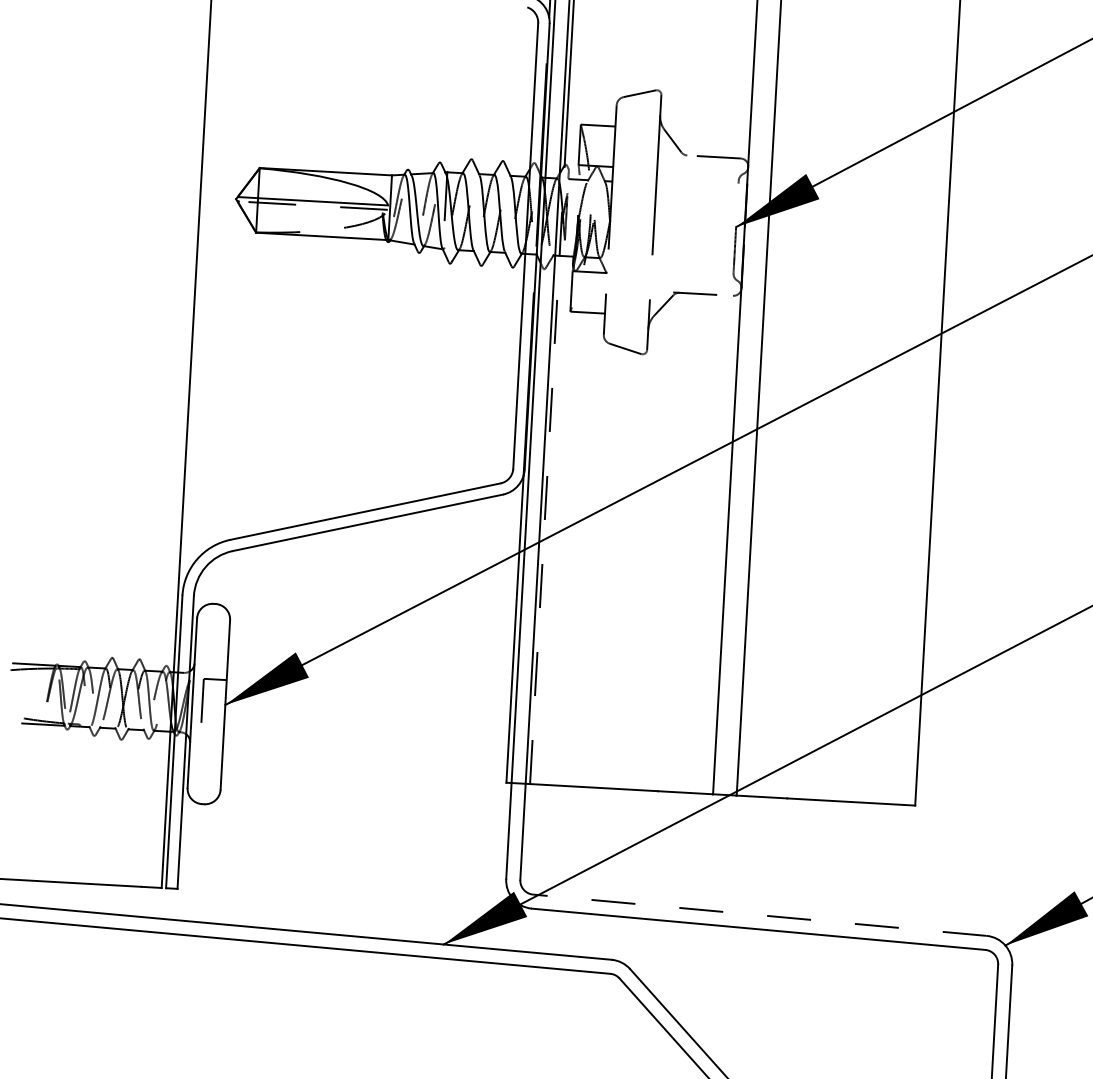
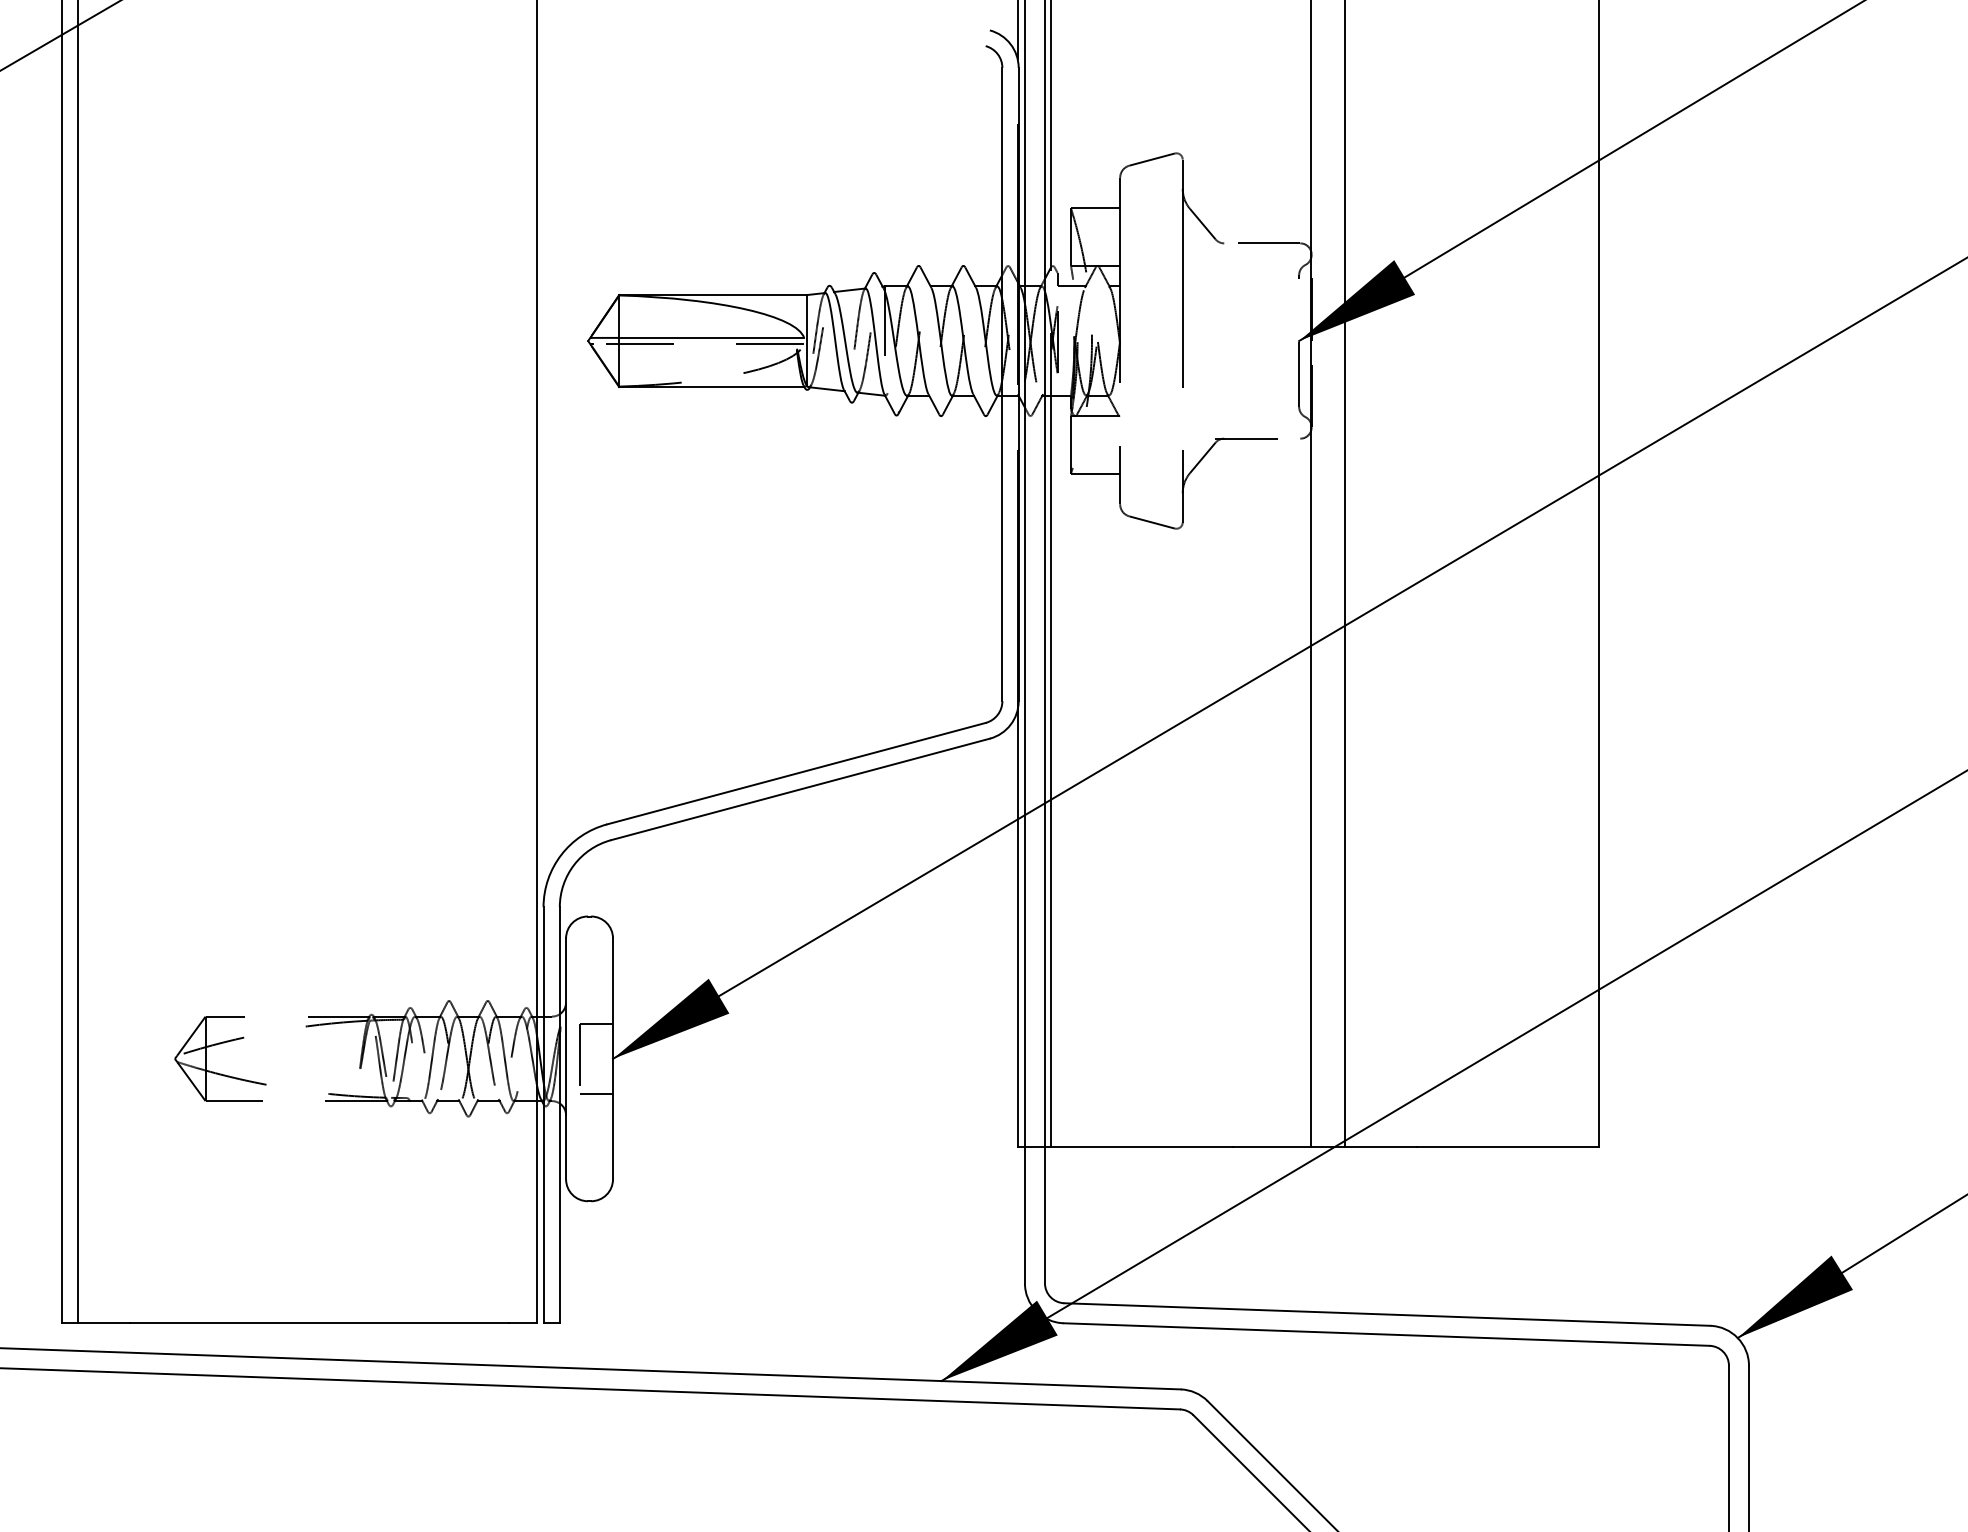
line: (545, 519) -> (1051, 770), dashed -> solid
line: (212, 729) -> (596, 1094), added
line: (759, 915) -> (1386, 1314), dashed -> solid

